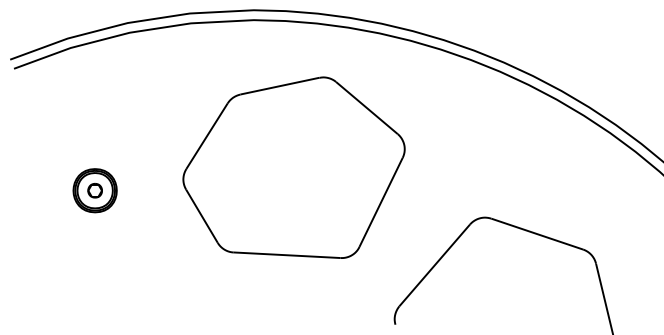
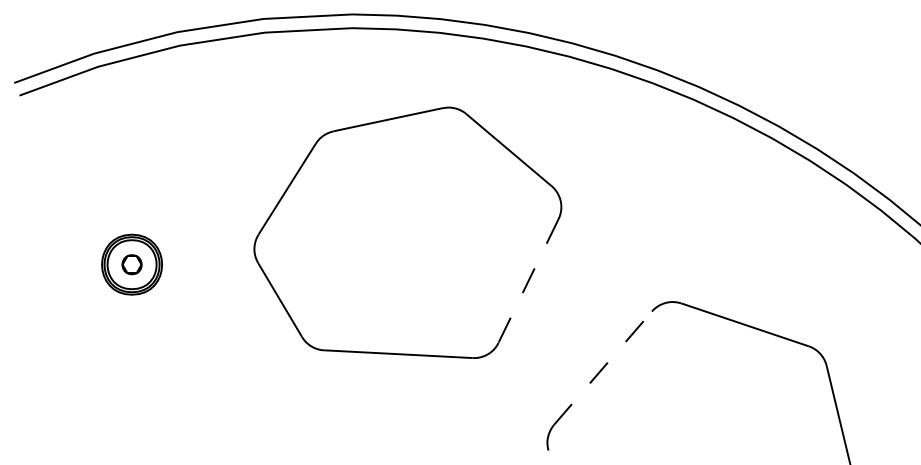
line: (381, 202) -> (529, 281), solid -> dashed
line: (435, 264) -> (604, 367), solid -> dashed

